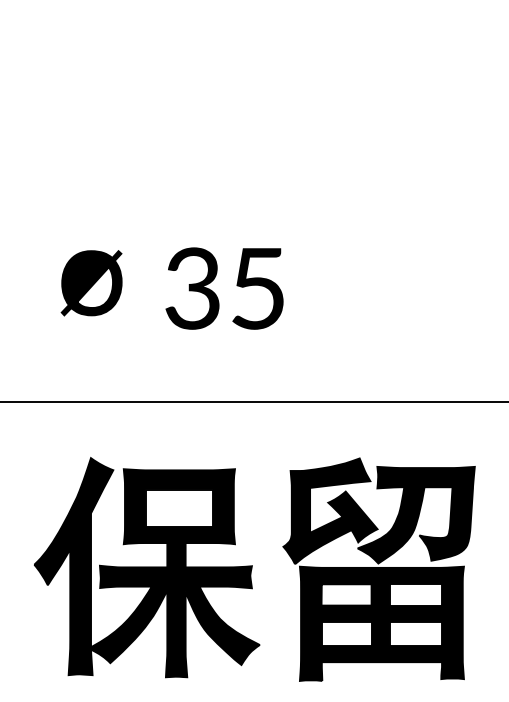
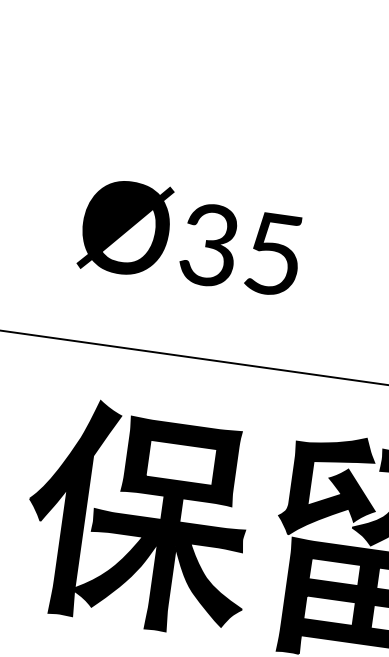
part: (91, 283) -> (125, 228), size x1.43
text: (224, 288) -> (240, 249), moved

